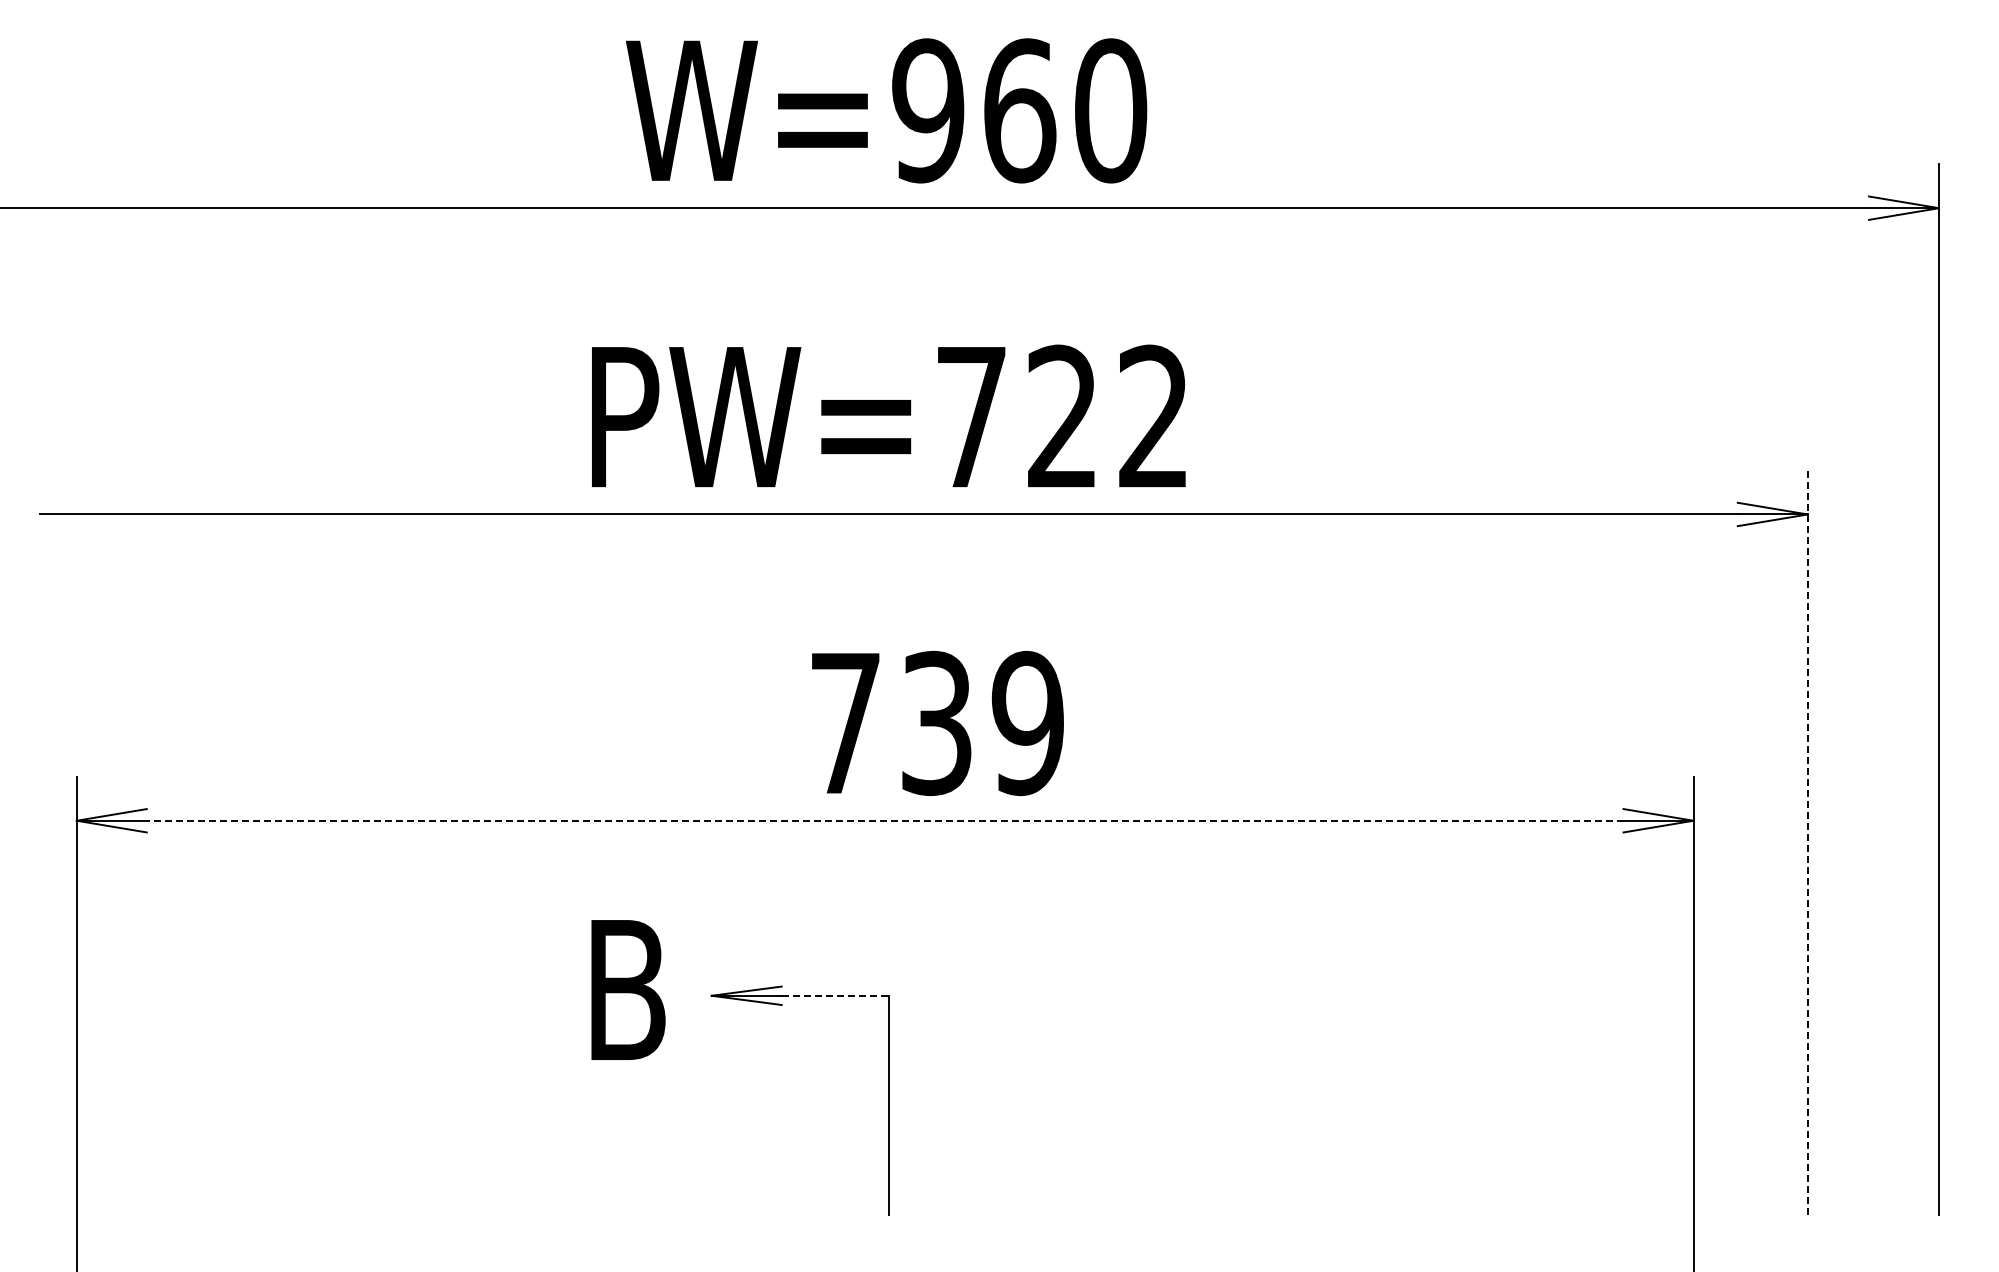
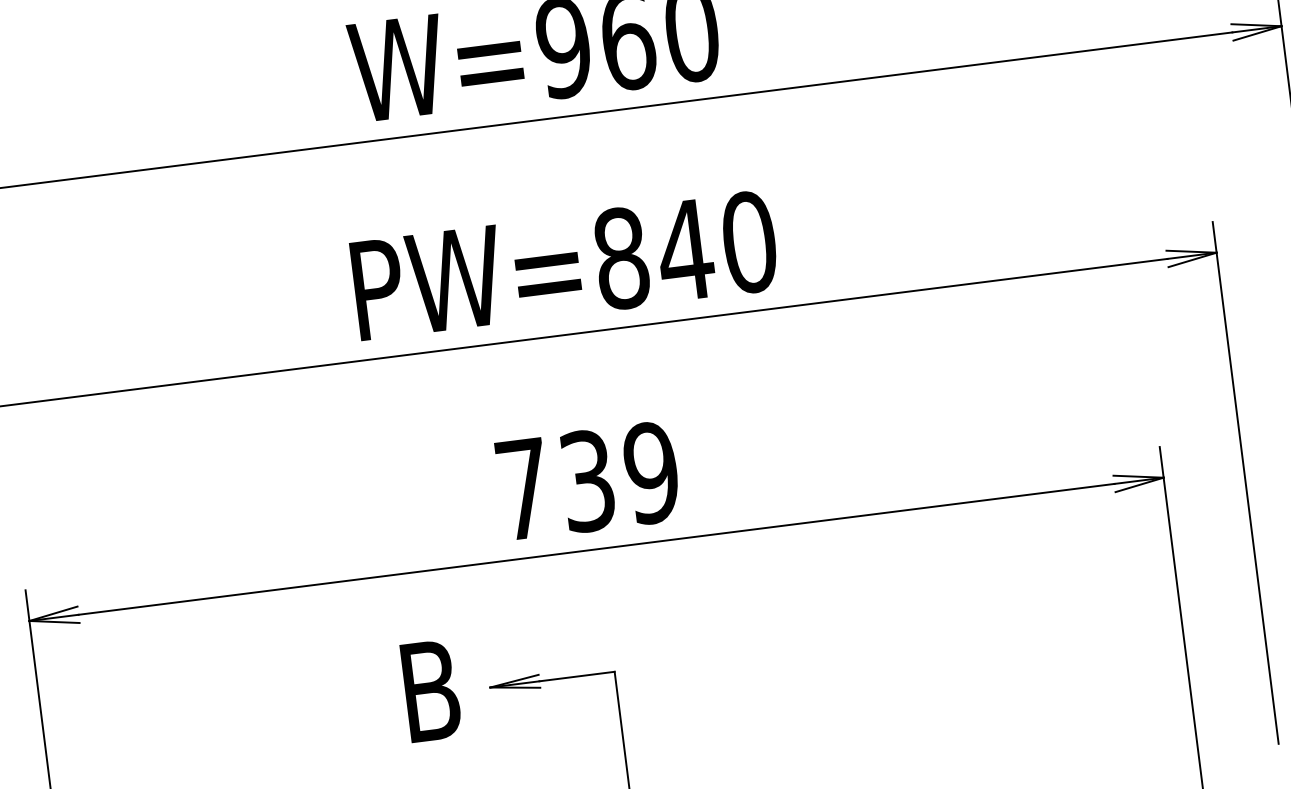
text: (1063, 416) -> (685, 249), PW=722 -> PW=840
text: (937, 723) -> (588, 481), moved
line: (884, 820) -> (596, 549), dashed -> solid
line: (1807, 842) -> (1245, 482), dashed -> solid
line: (835, 995) -> (577, 676), dashed -> solid

